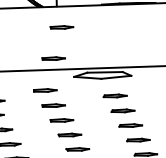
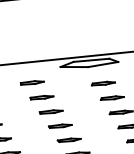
line: (61, 27) -> (44, 17), removed
line: (53, 58) -> (38, 49), removed

